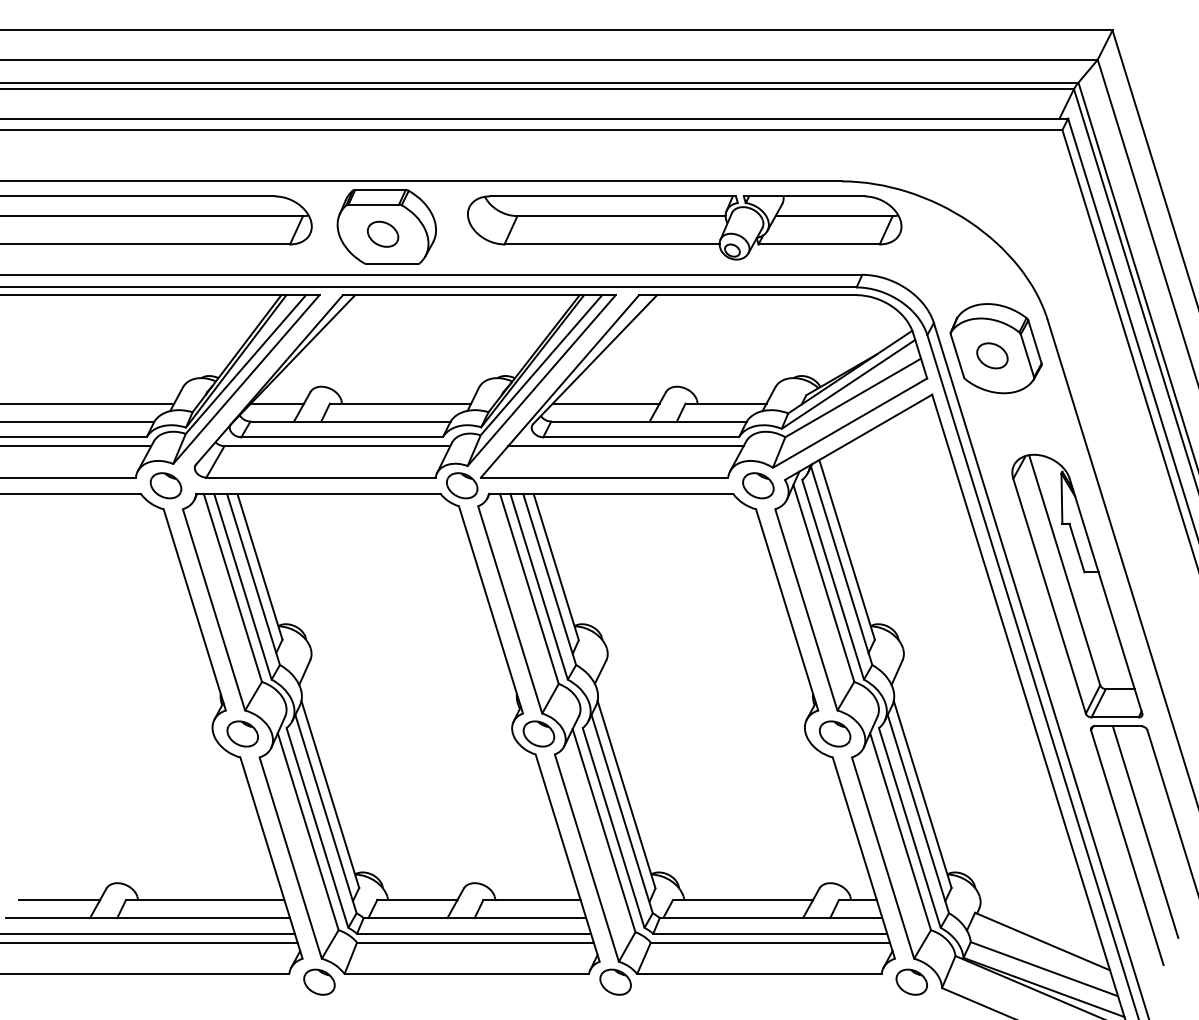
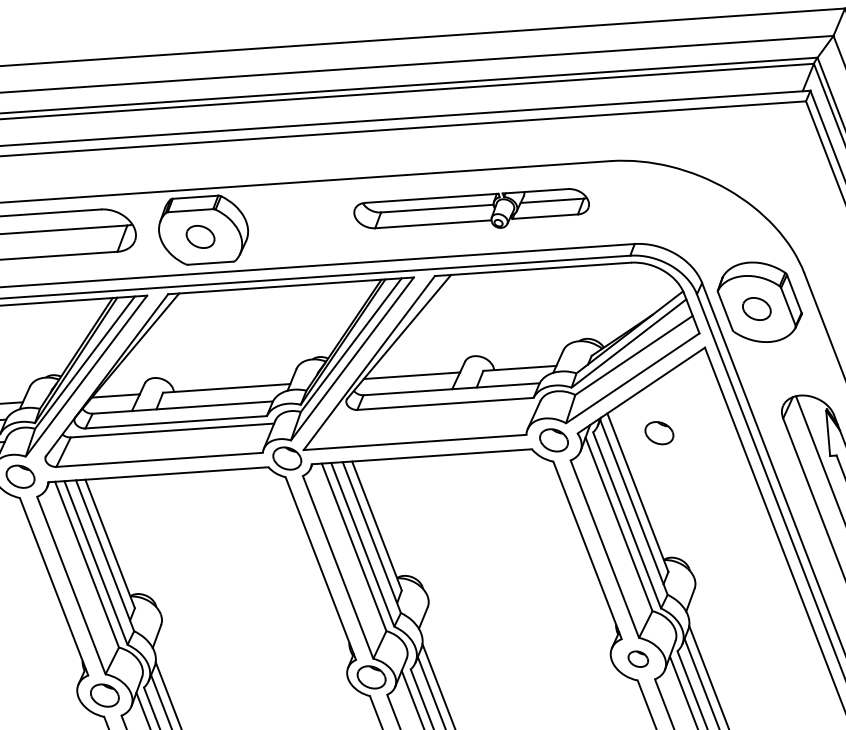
part: (684, 227) -> (471, 212), size x0.6
line: (625, 446) -> (431, 413), removed
part: (875, 485) -> (659, 432), added
part: (834, 733) -> (637, 658), size x0.7

